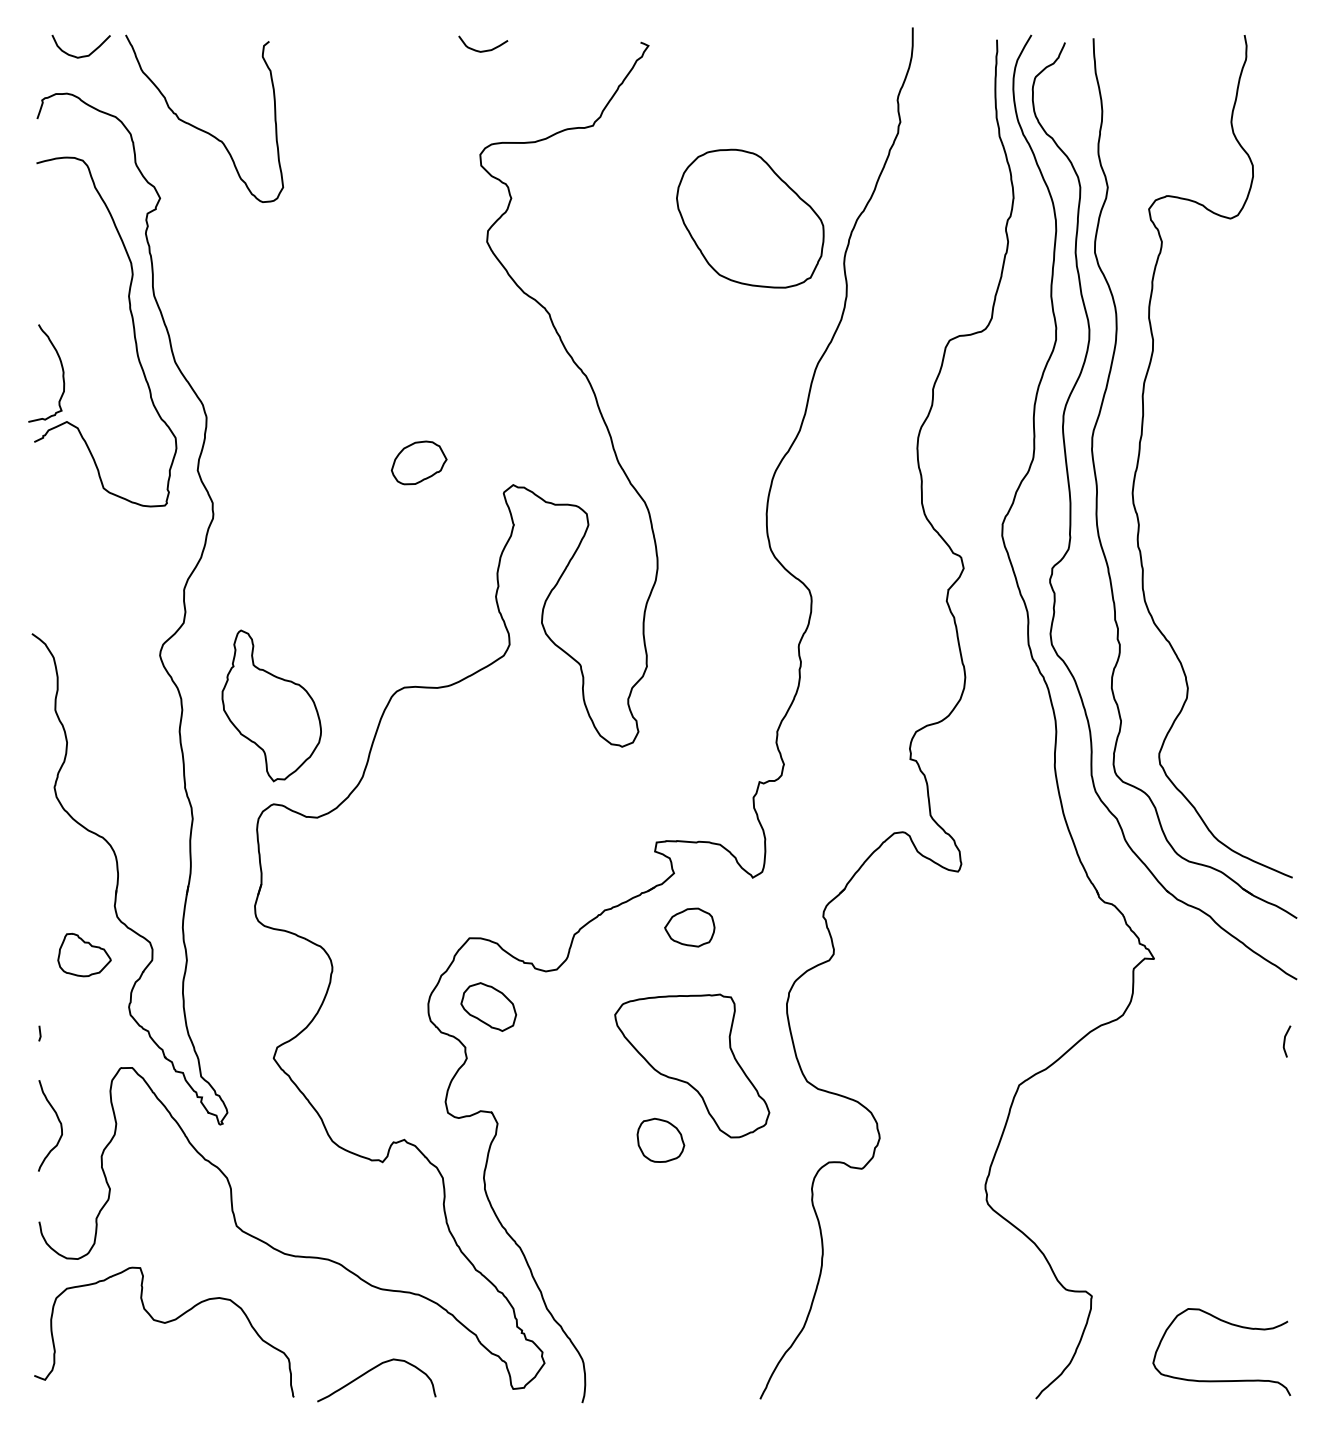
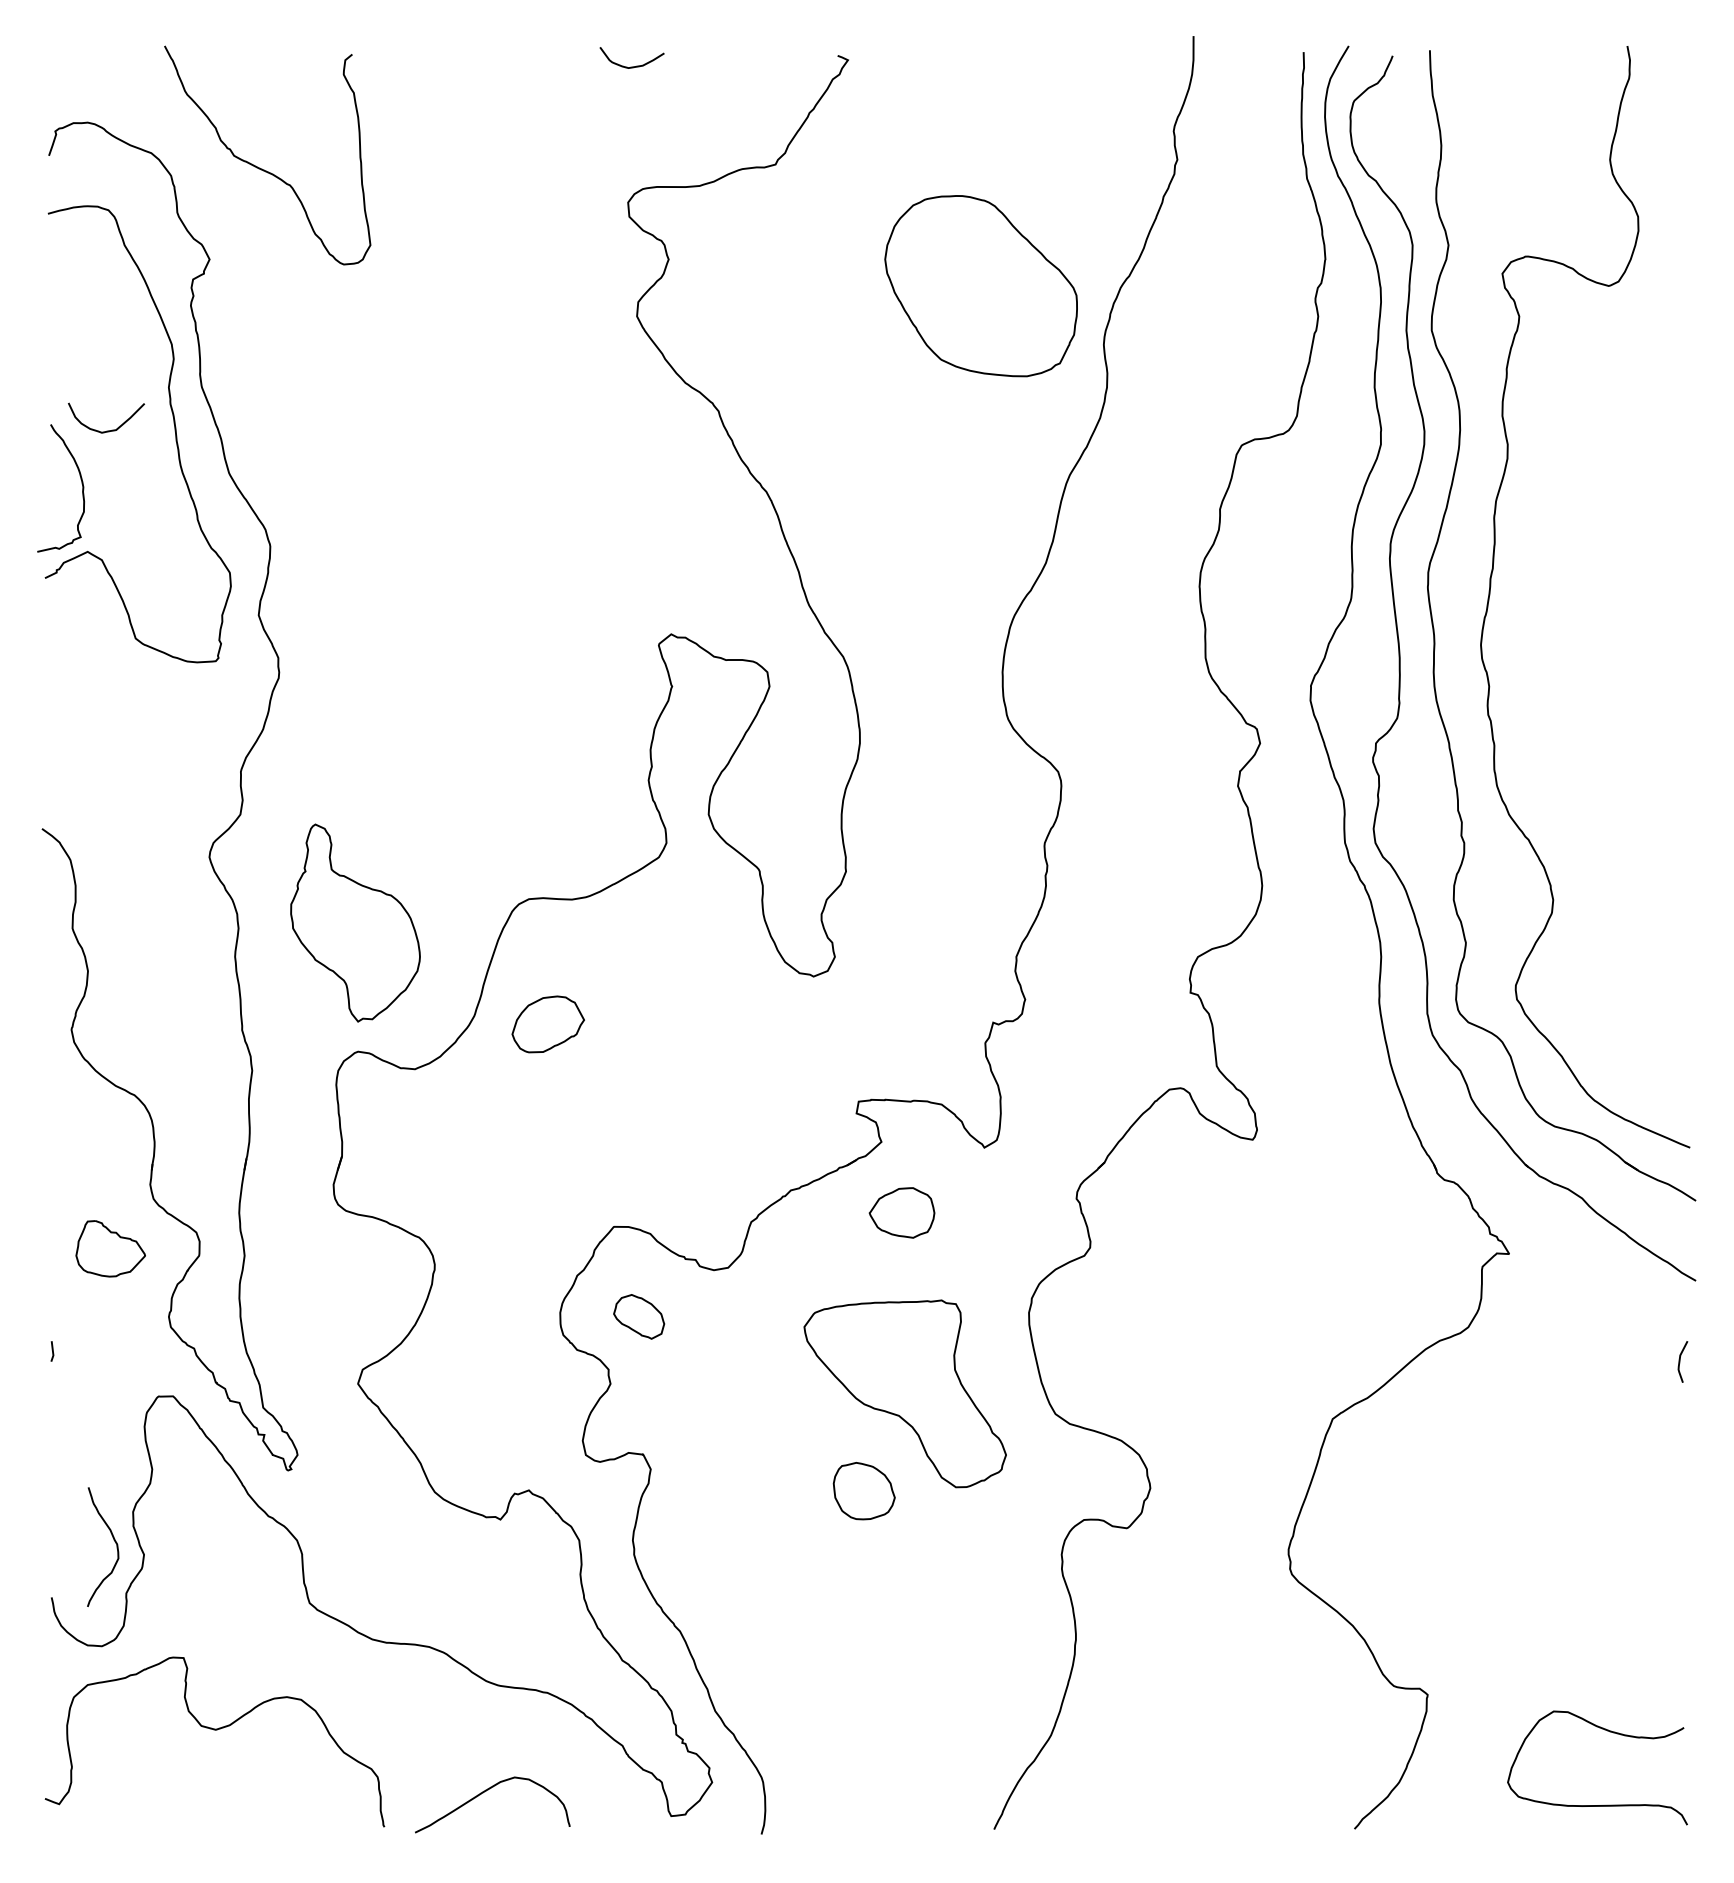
curve: (81, 56) -> (106, 430), moved
part: (418, 462) -> (547, 1024), moved
part: (488, 1006) -> (638, 1316), size x0.7
curve: (58, 1120) -> (113, 1540), moved

